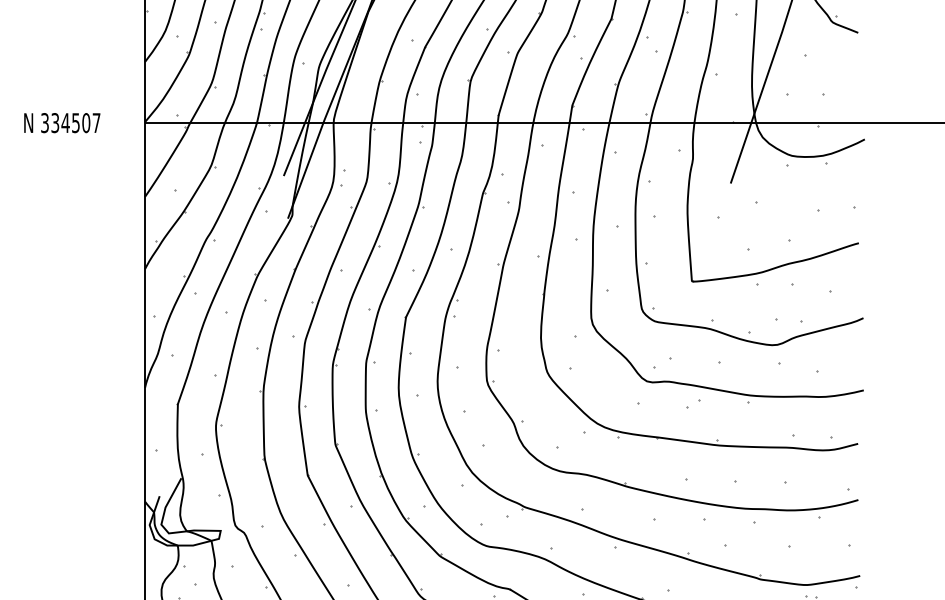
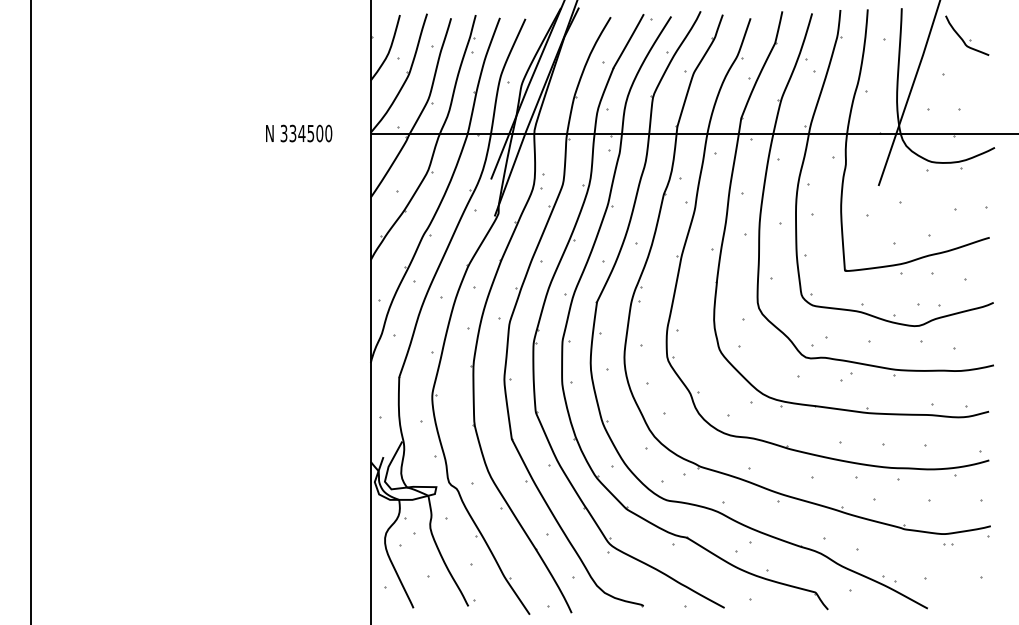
text: (96, 123) -> (328, 133), 334507 -> 334500

